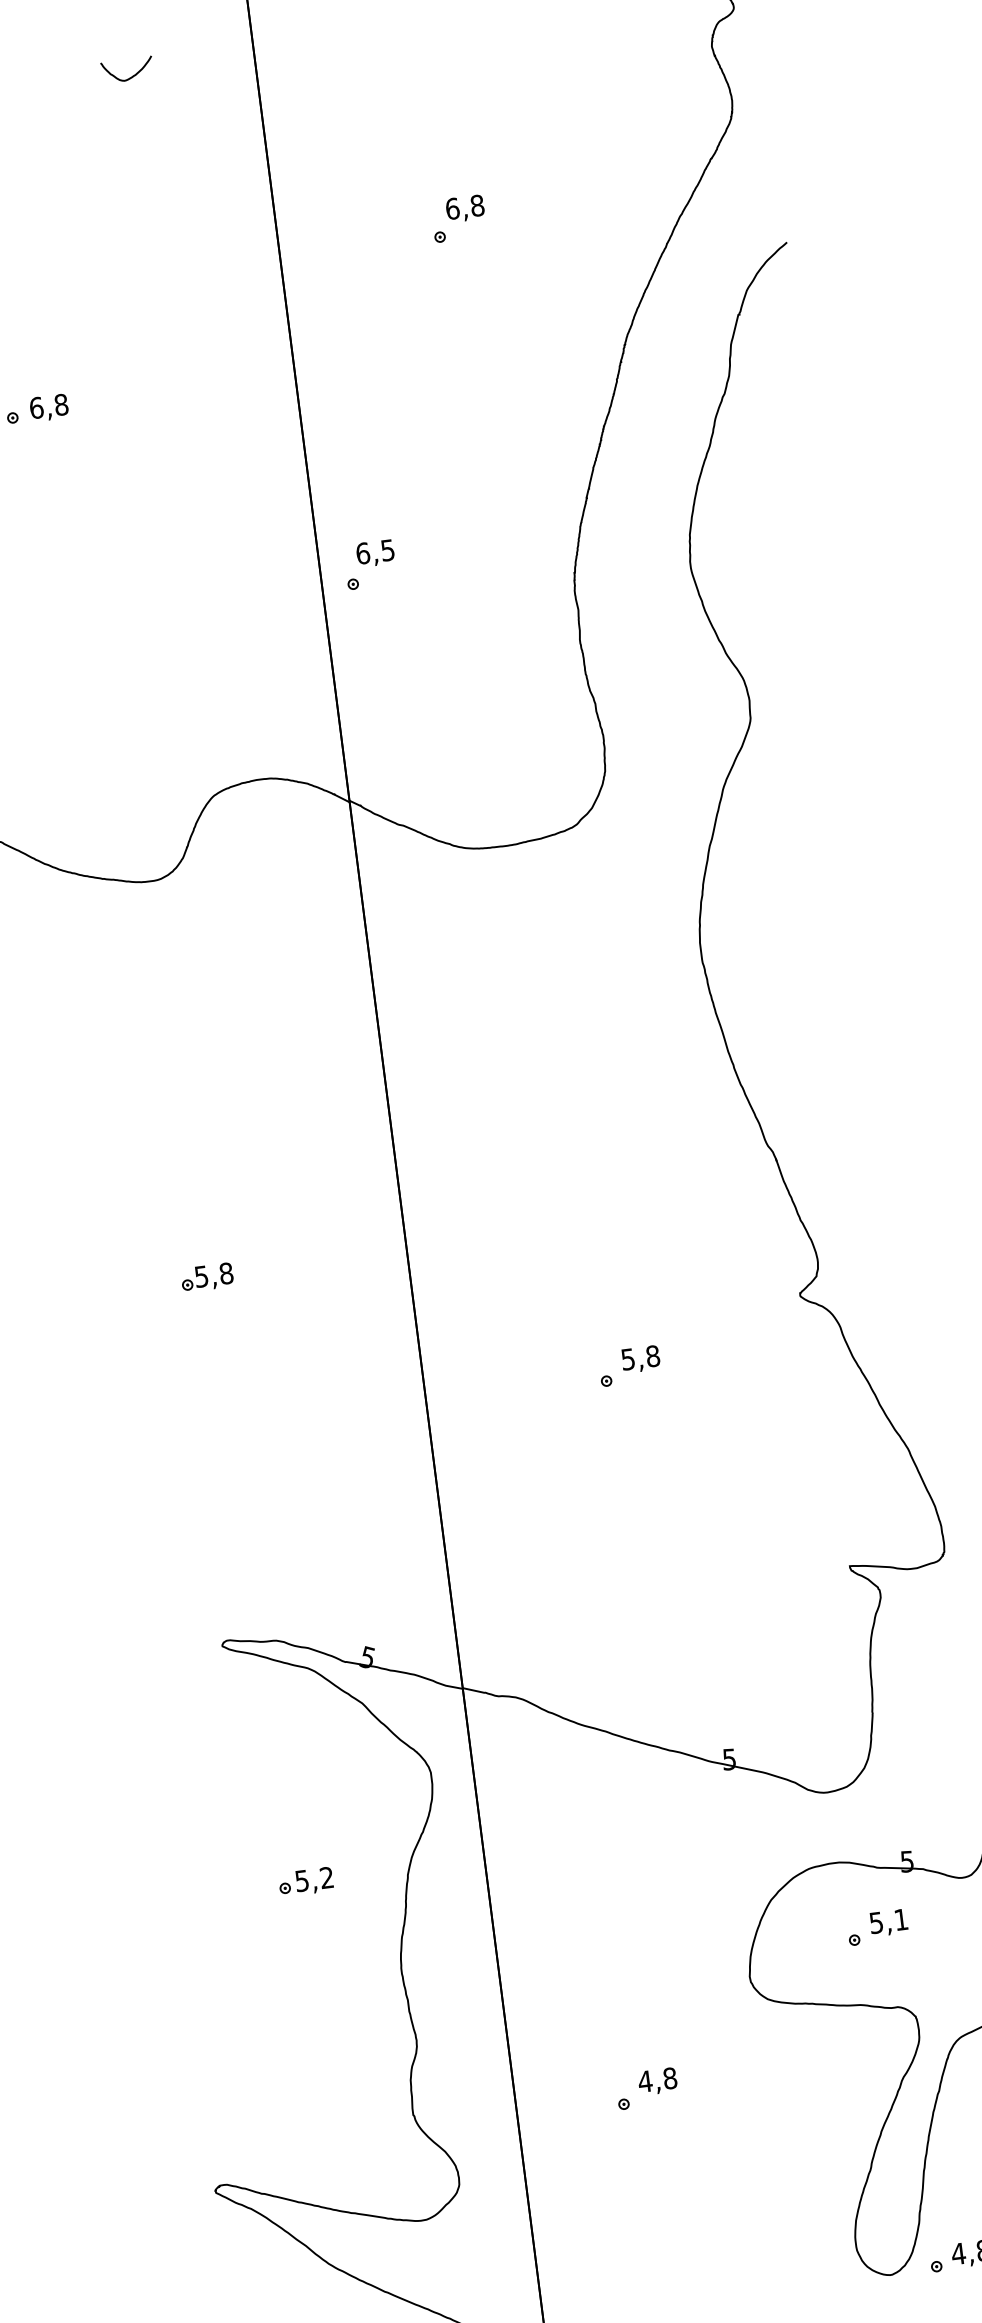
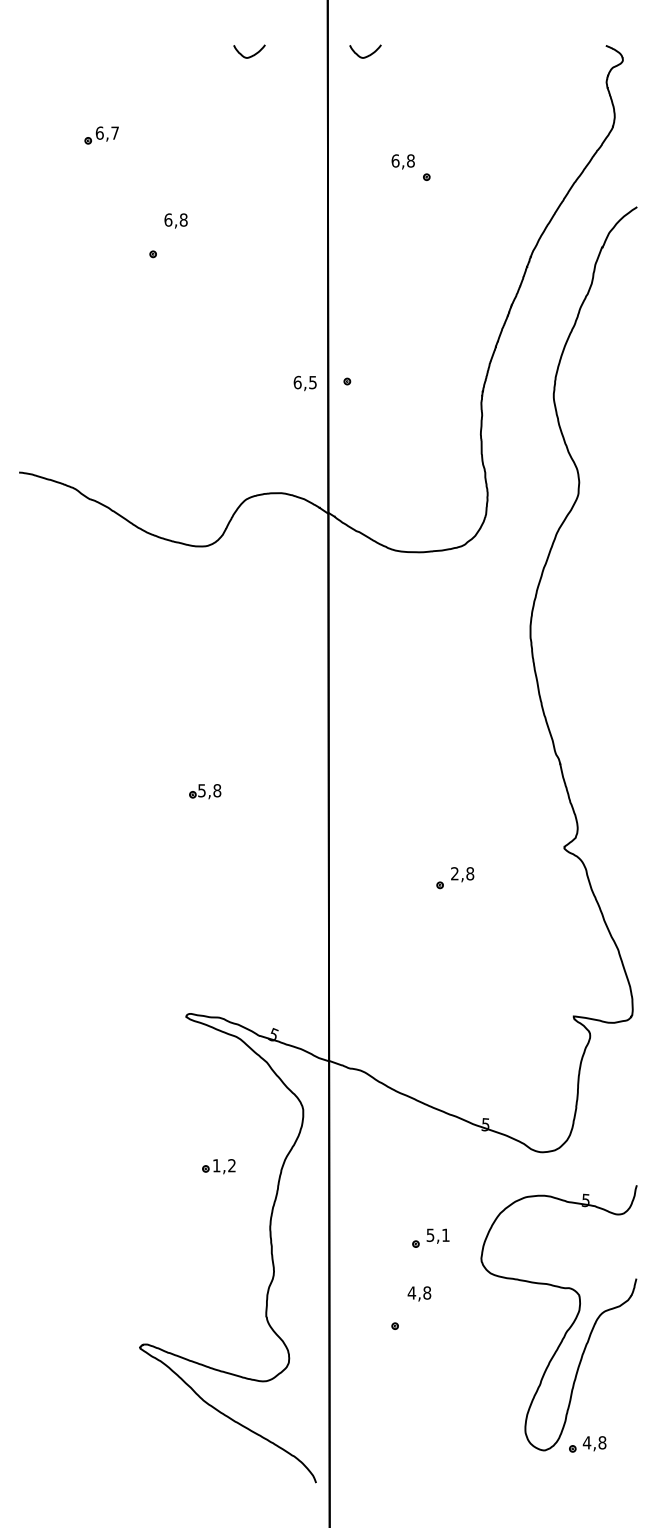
curve: (319, 52) -> (367, 55), added
text: (463, 208) -> (402, 161), moved
text: (48, 407) -> (175, 220), moved
text: (374, 553) -> (304, 383), moved
text: (627, 1359) -> (454, 873), 5,8 -> 2,8
text: (301, 1880) -> (216, 1165), 5,2 -> 1,2
part: (876, 1926) -> (430, 1237), moved
text: (657, 2080) -> (419, 1293), moved

